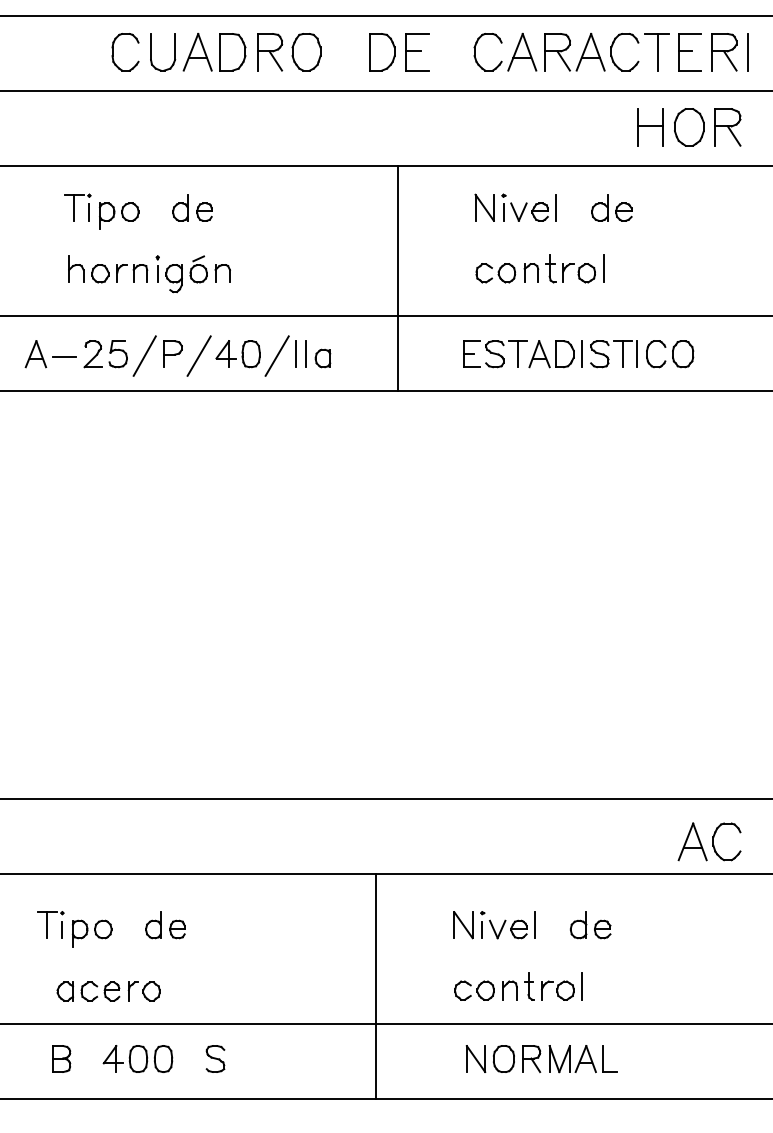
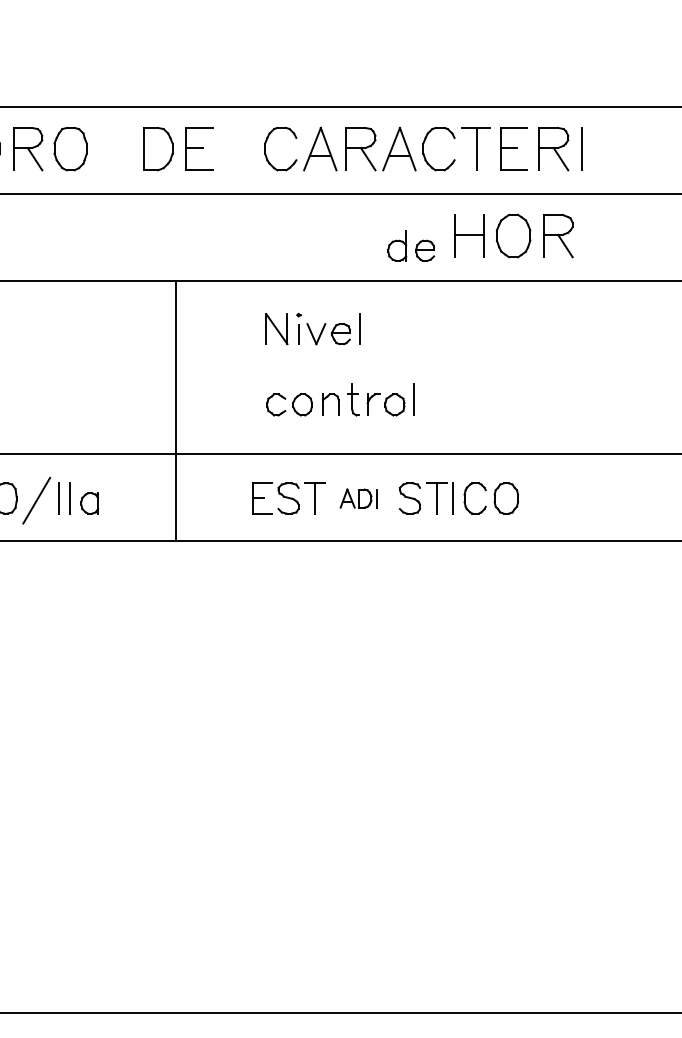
part: (611, 207) -> (410, 245), moved
part: (555, 354) -> (358, 498), size x0.6

